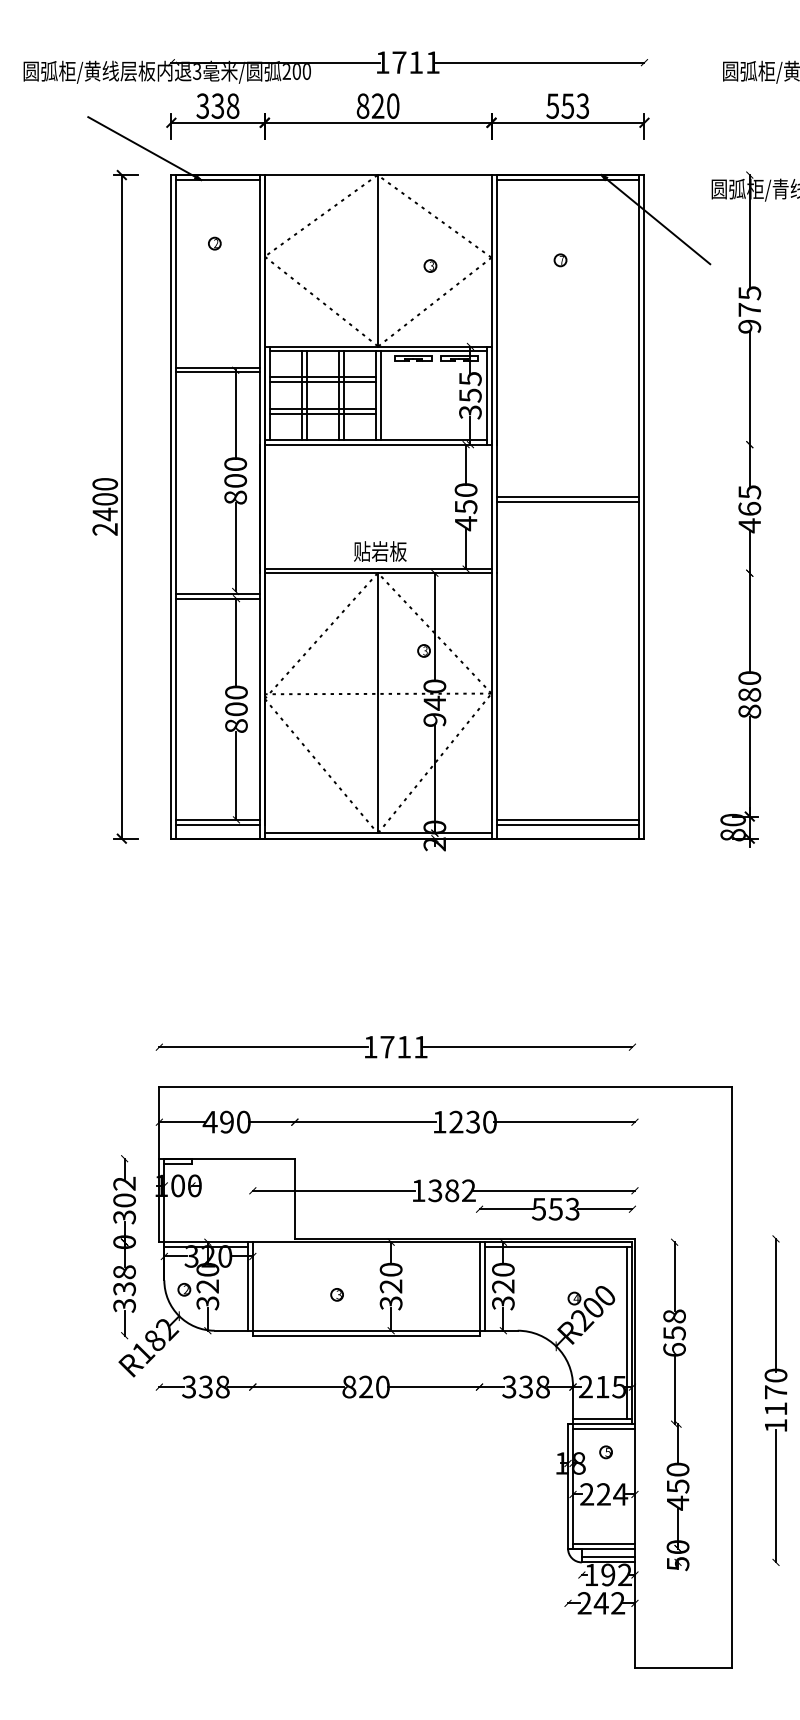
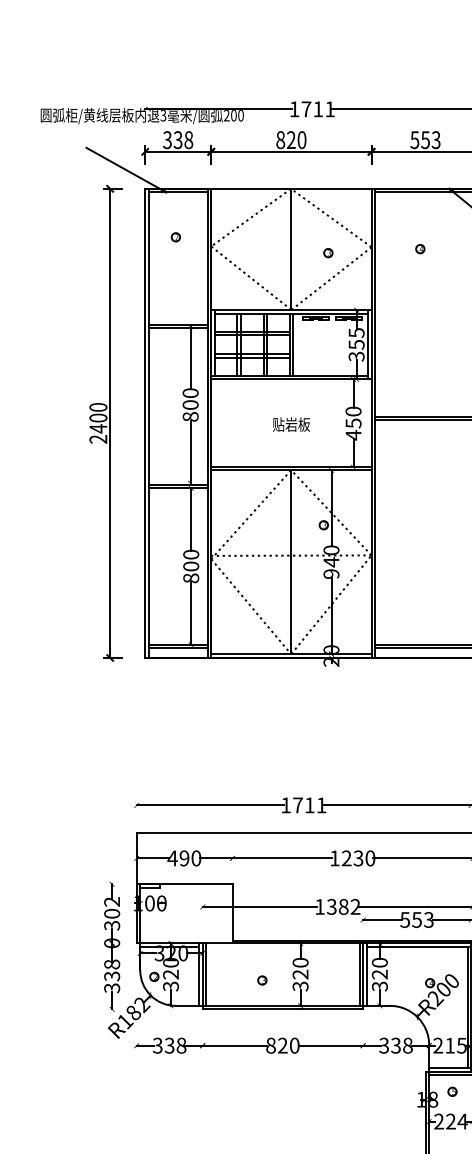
text: (561, 259) -> (421, 248), 7 -> 4
text: (380, 551) -> (291, 424), moved
line: (257, 1286) -> (206, 974), added
line: (474, 1286) -> (359, 974), added

